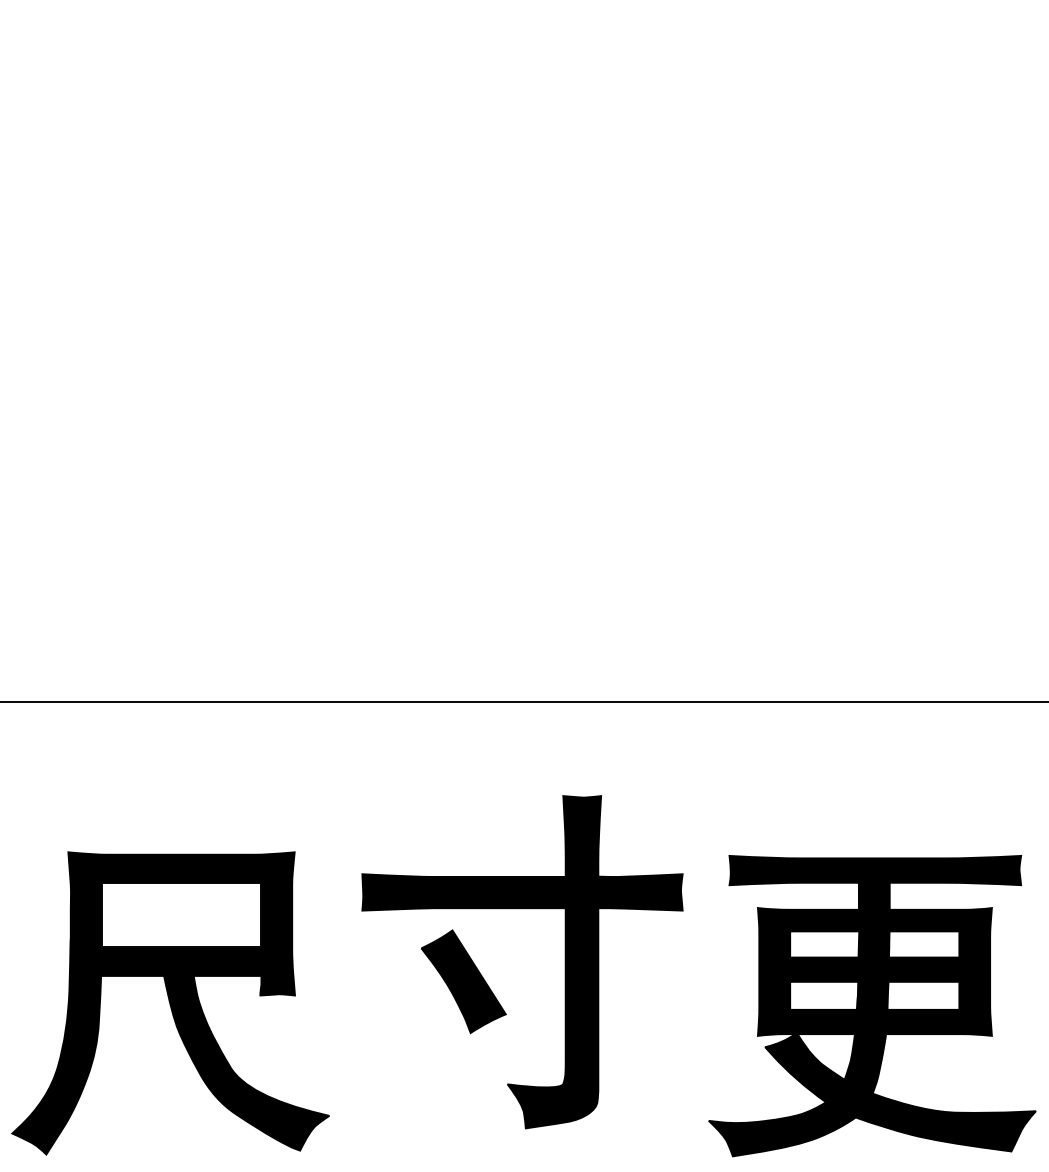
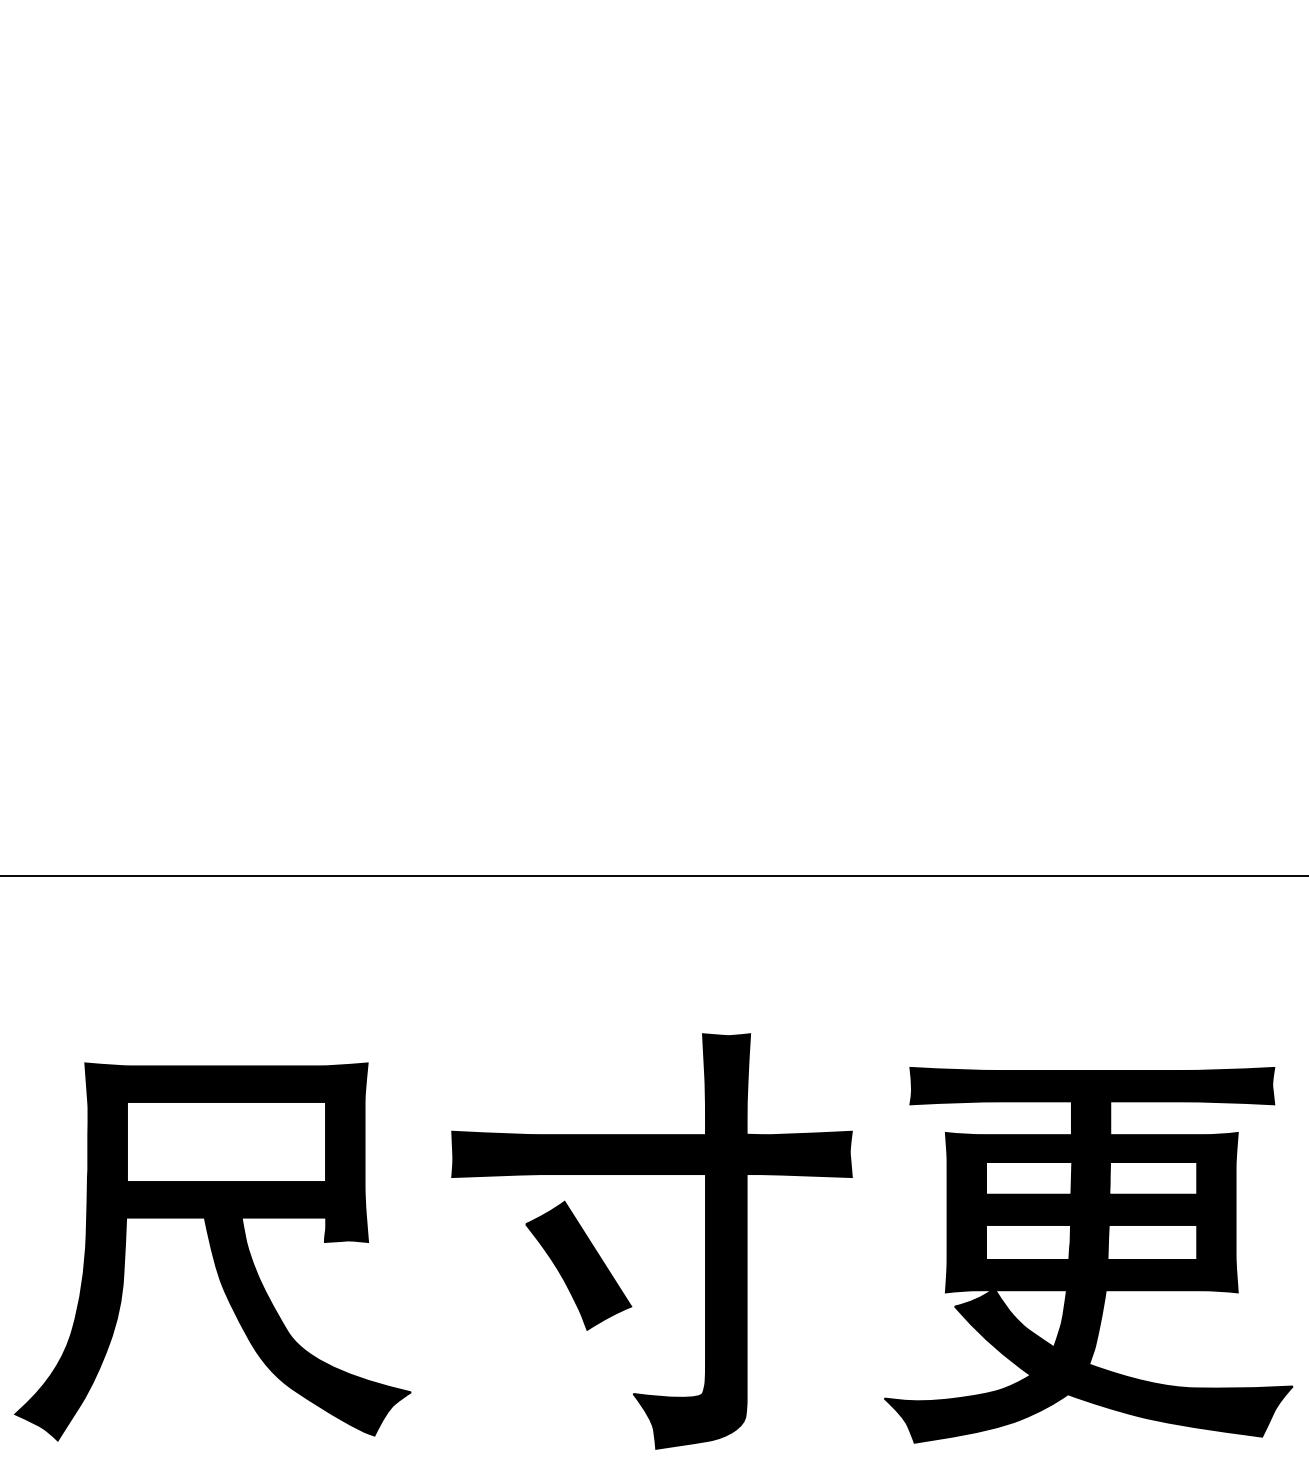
part: (487, 983) -> (608, 1268), moved

